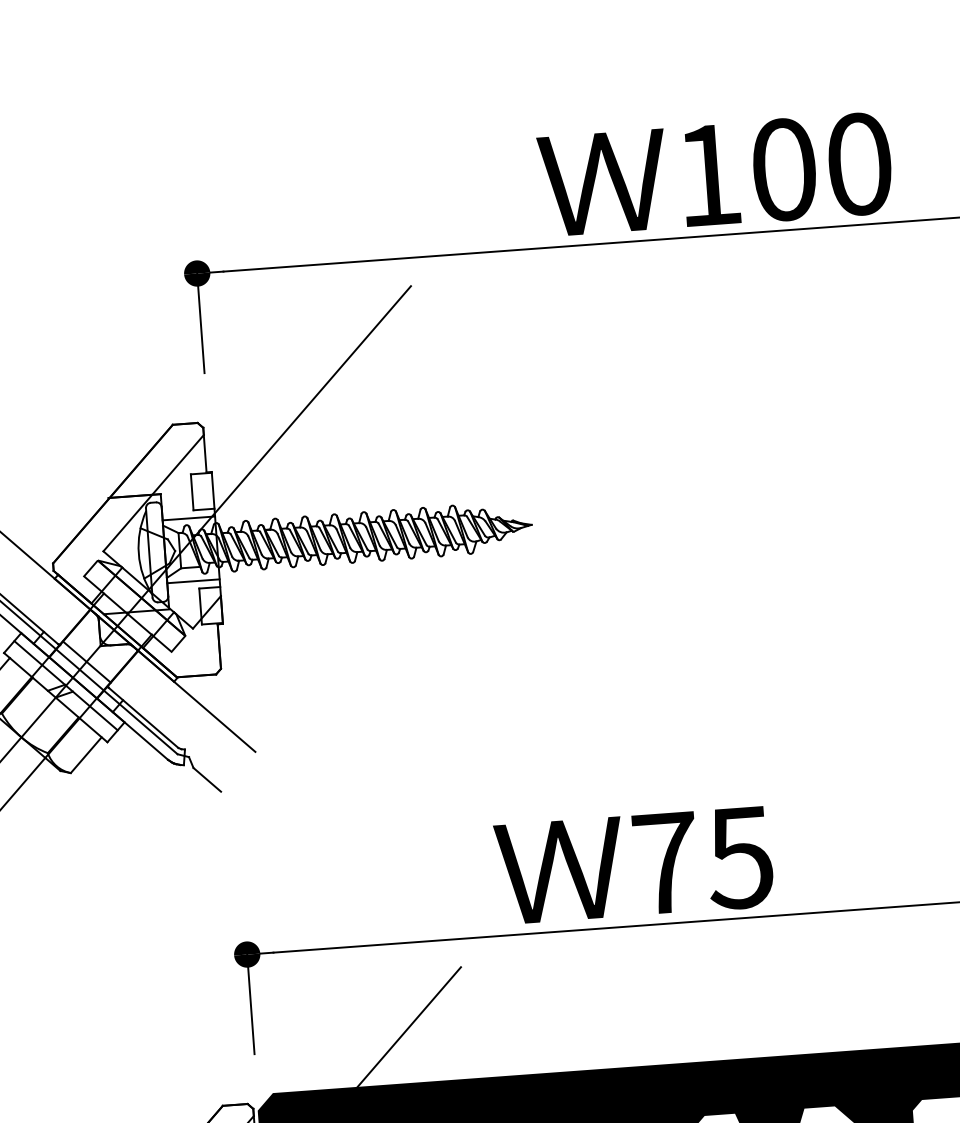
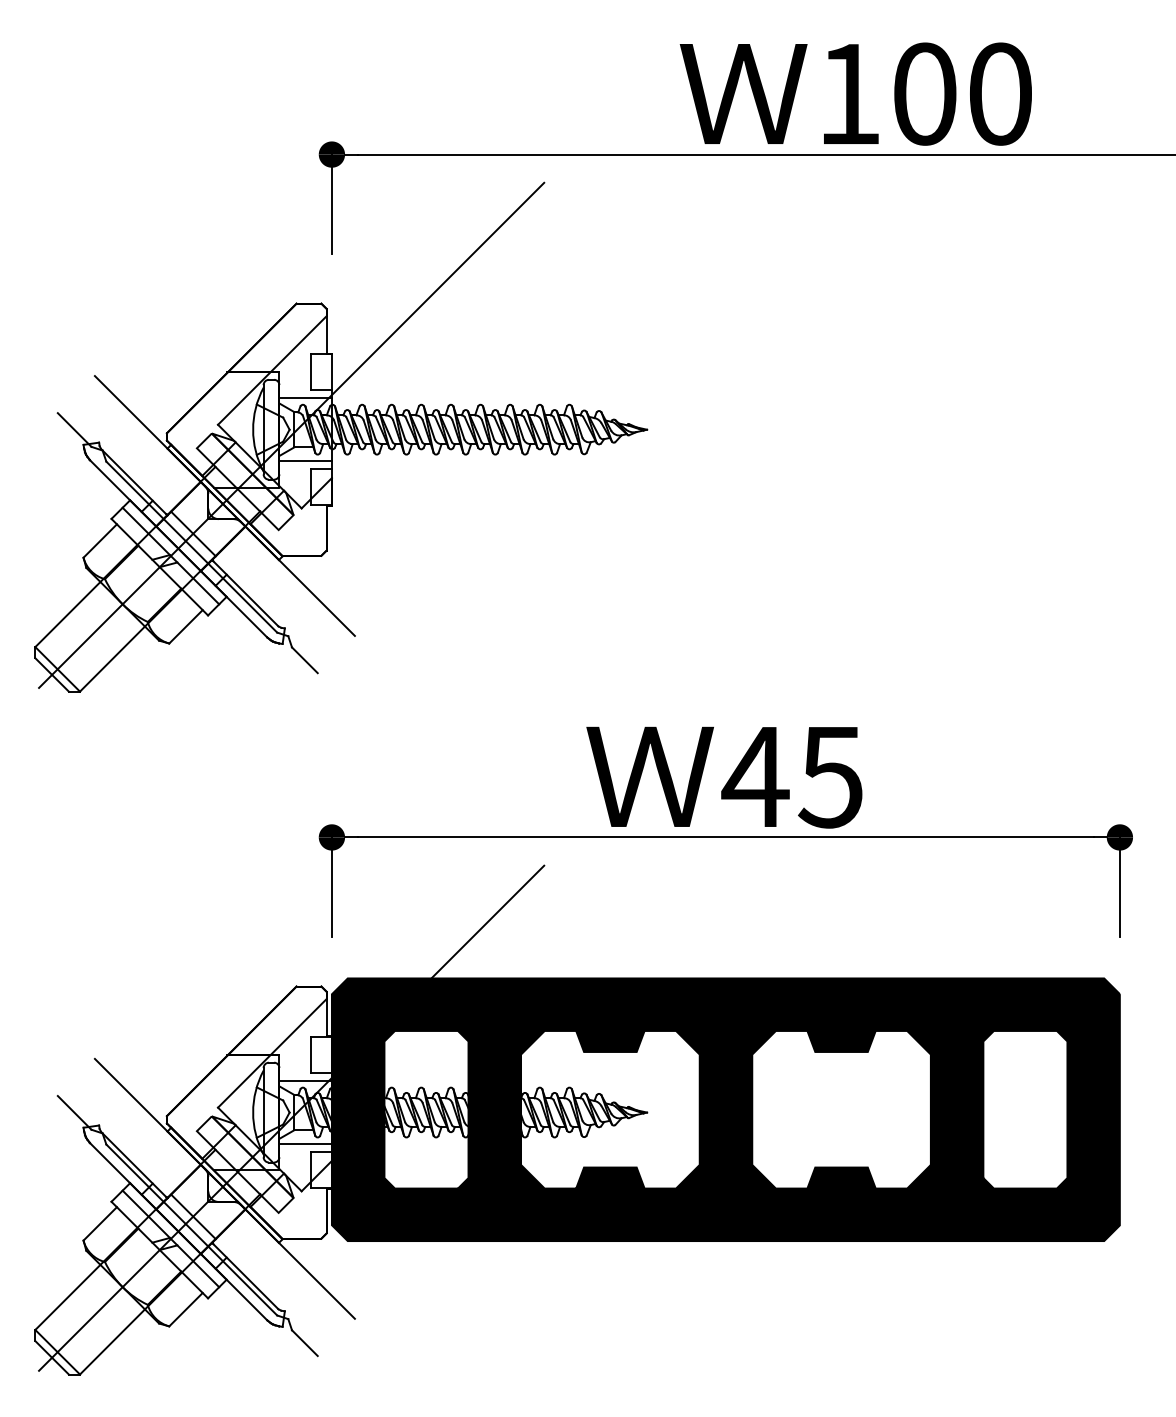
text: (665, 862) -> (755, 776), 75 -> 45

